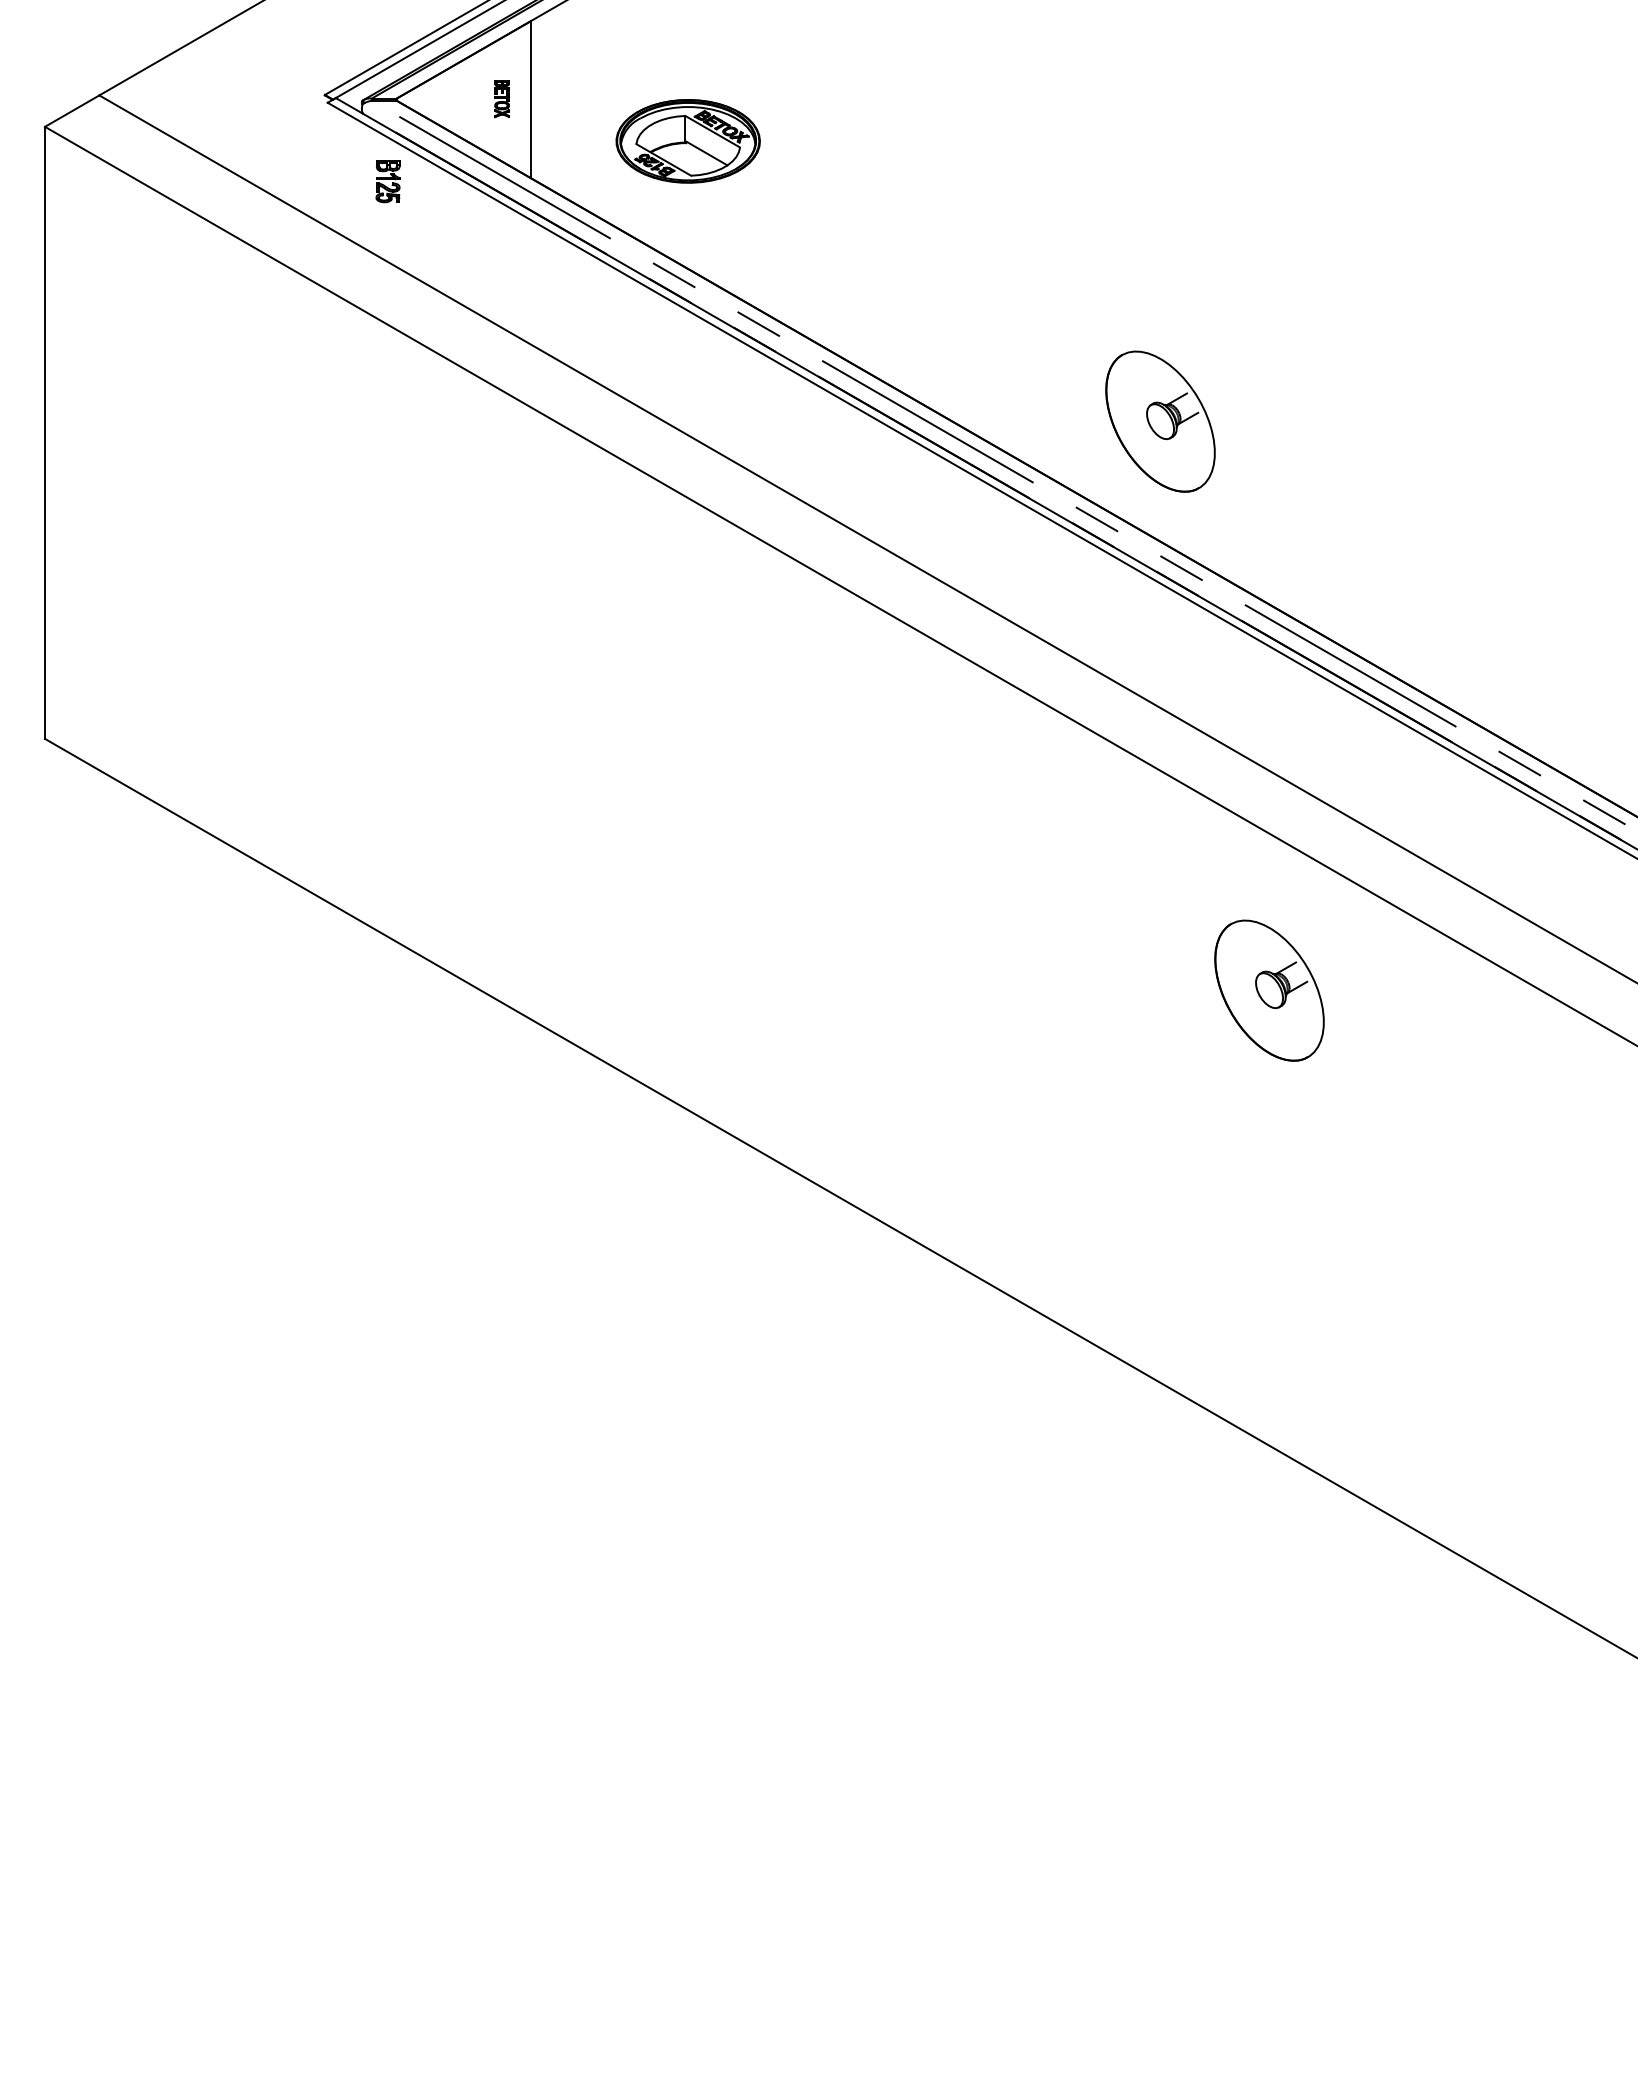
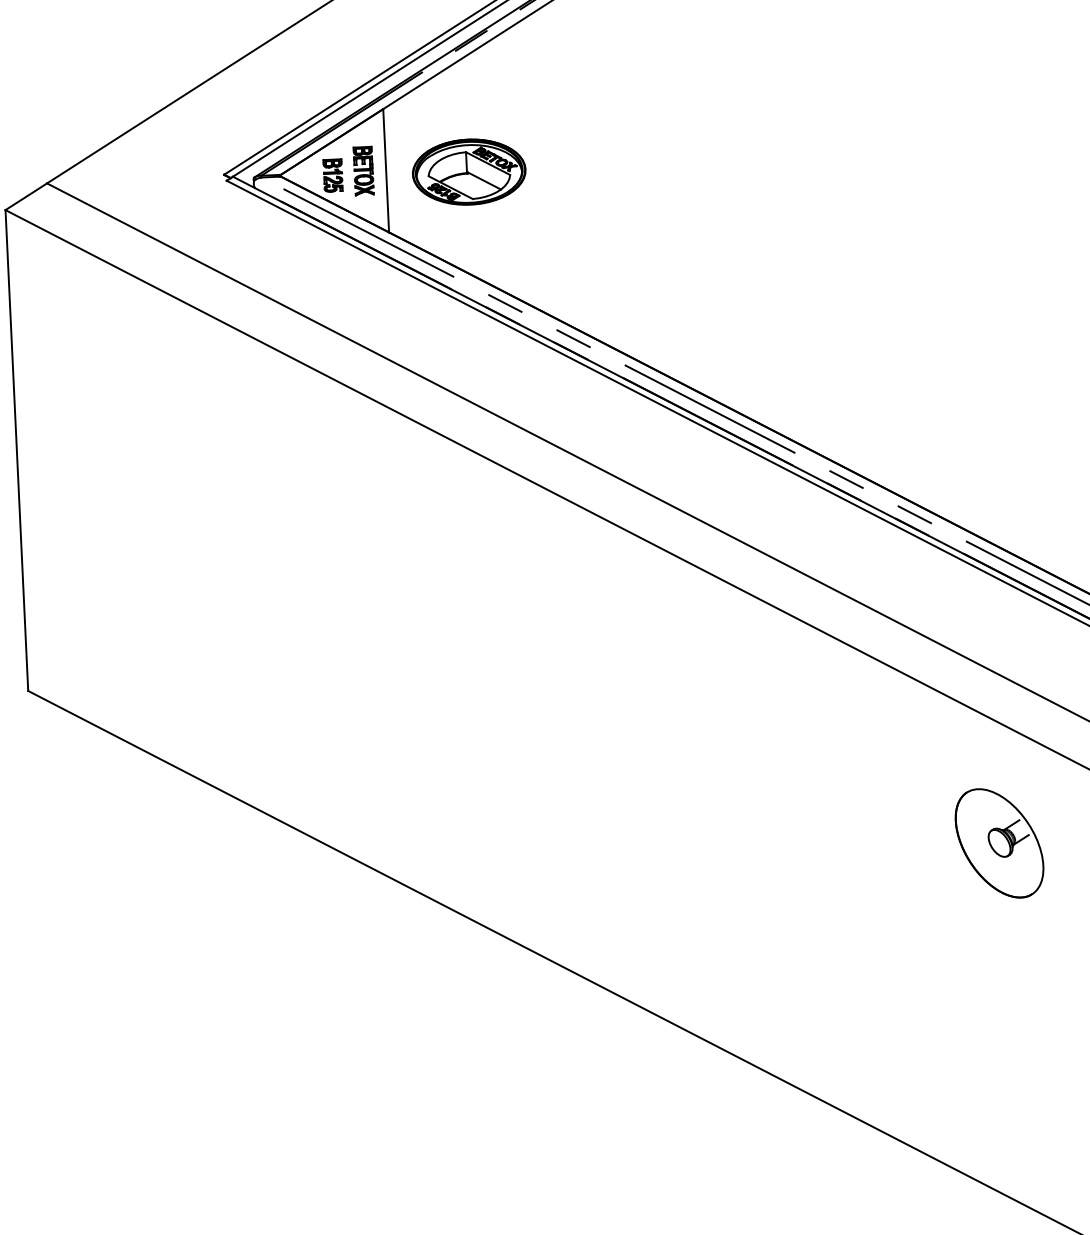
part: (501, 98) -> (363, 170), size x1.67
part: (687, 141) -> (468, 172), moved
part: (387, 181) -> (332, 175), moved
part: (1160, 421) -> (892, 400), removed

